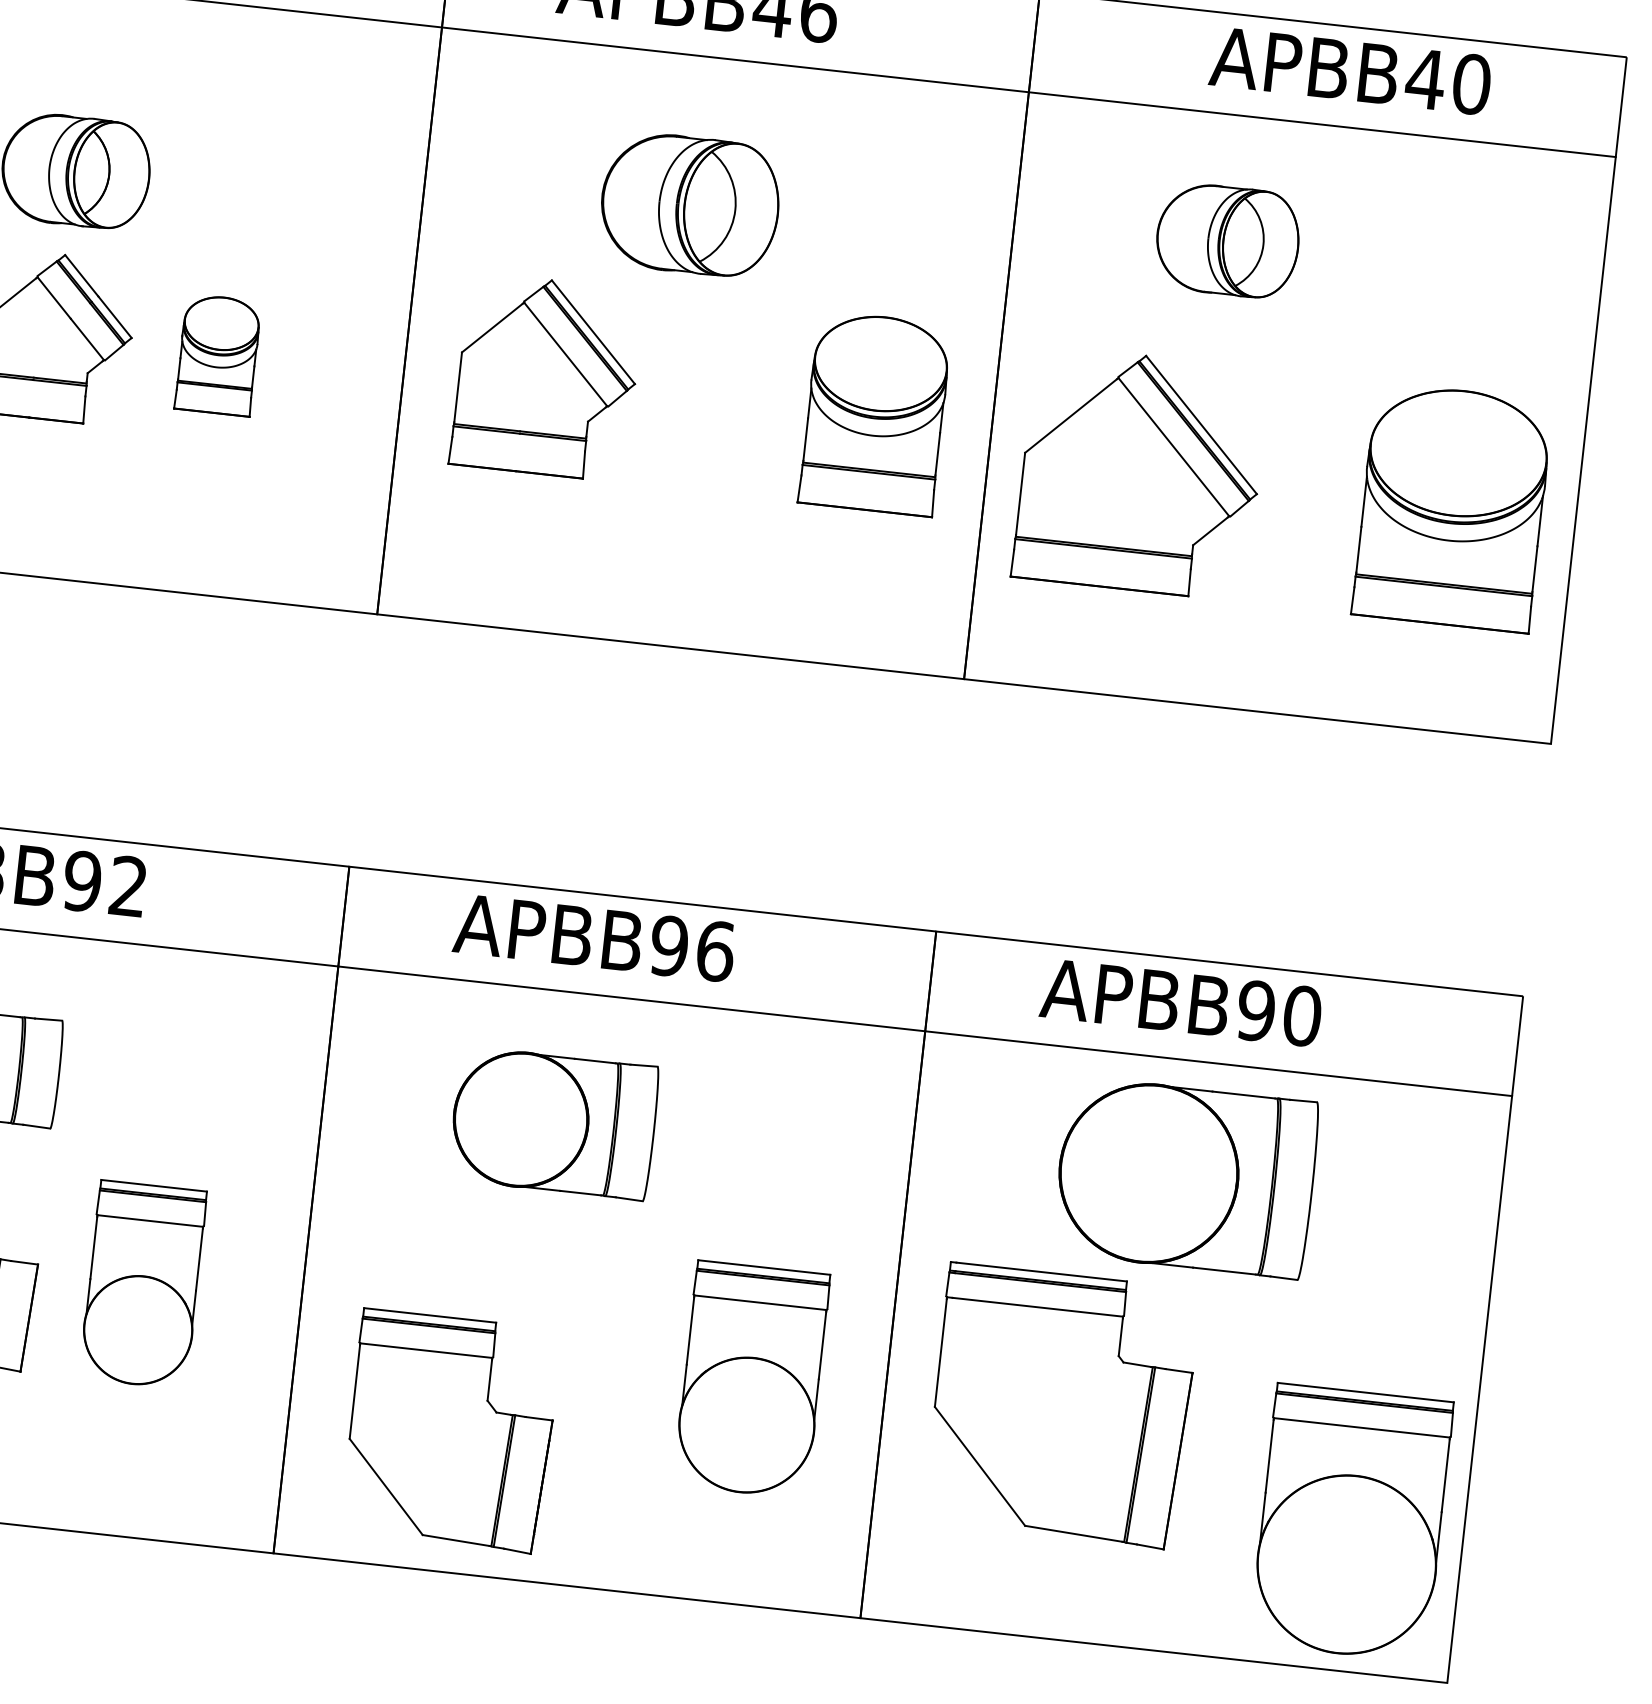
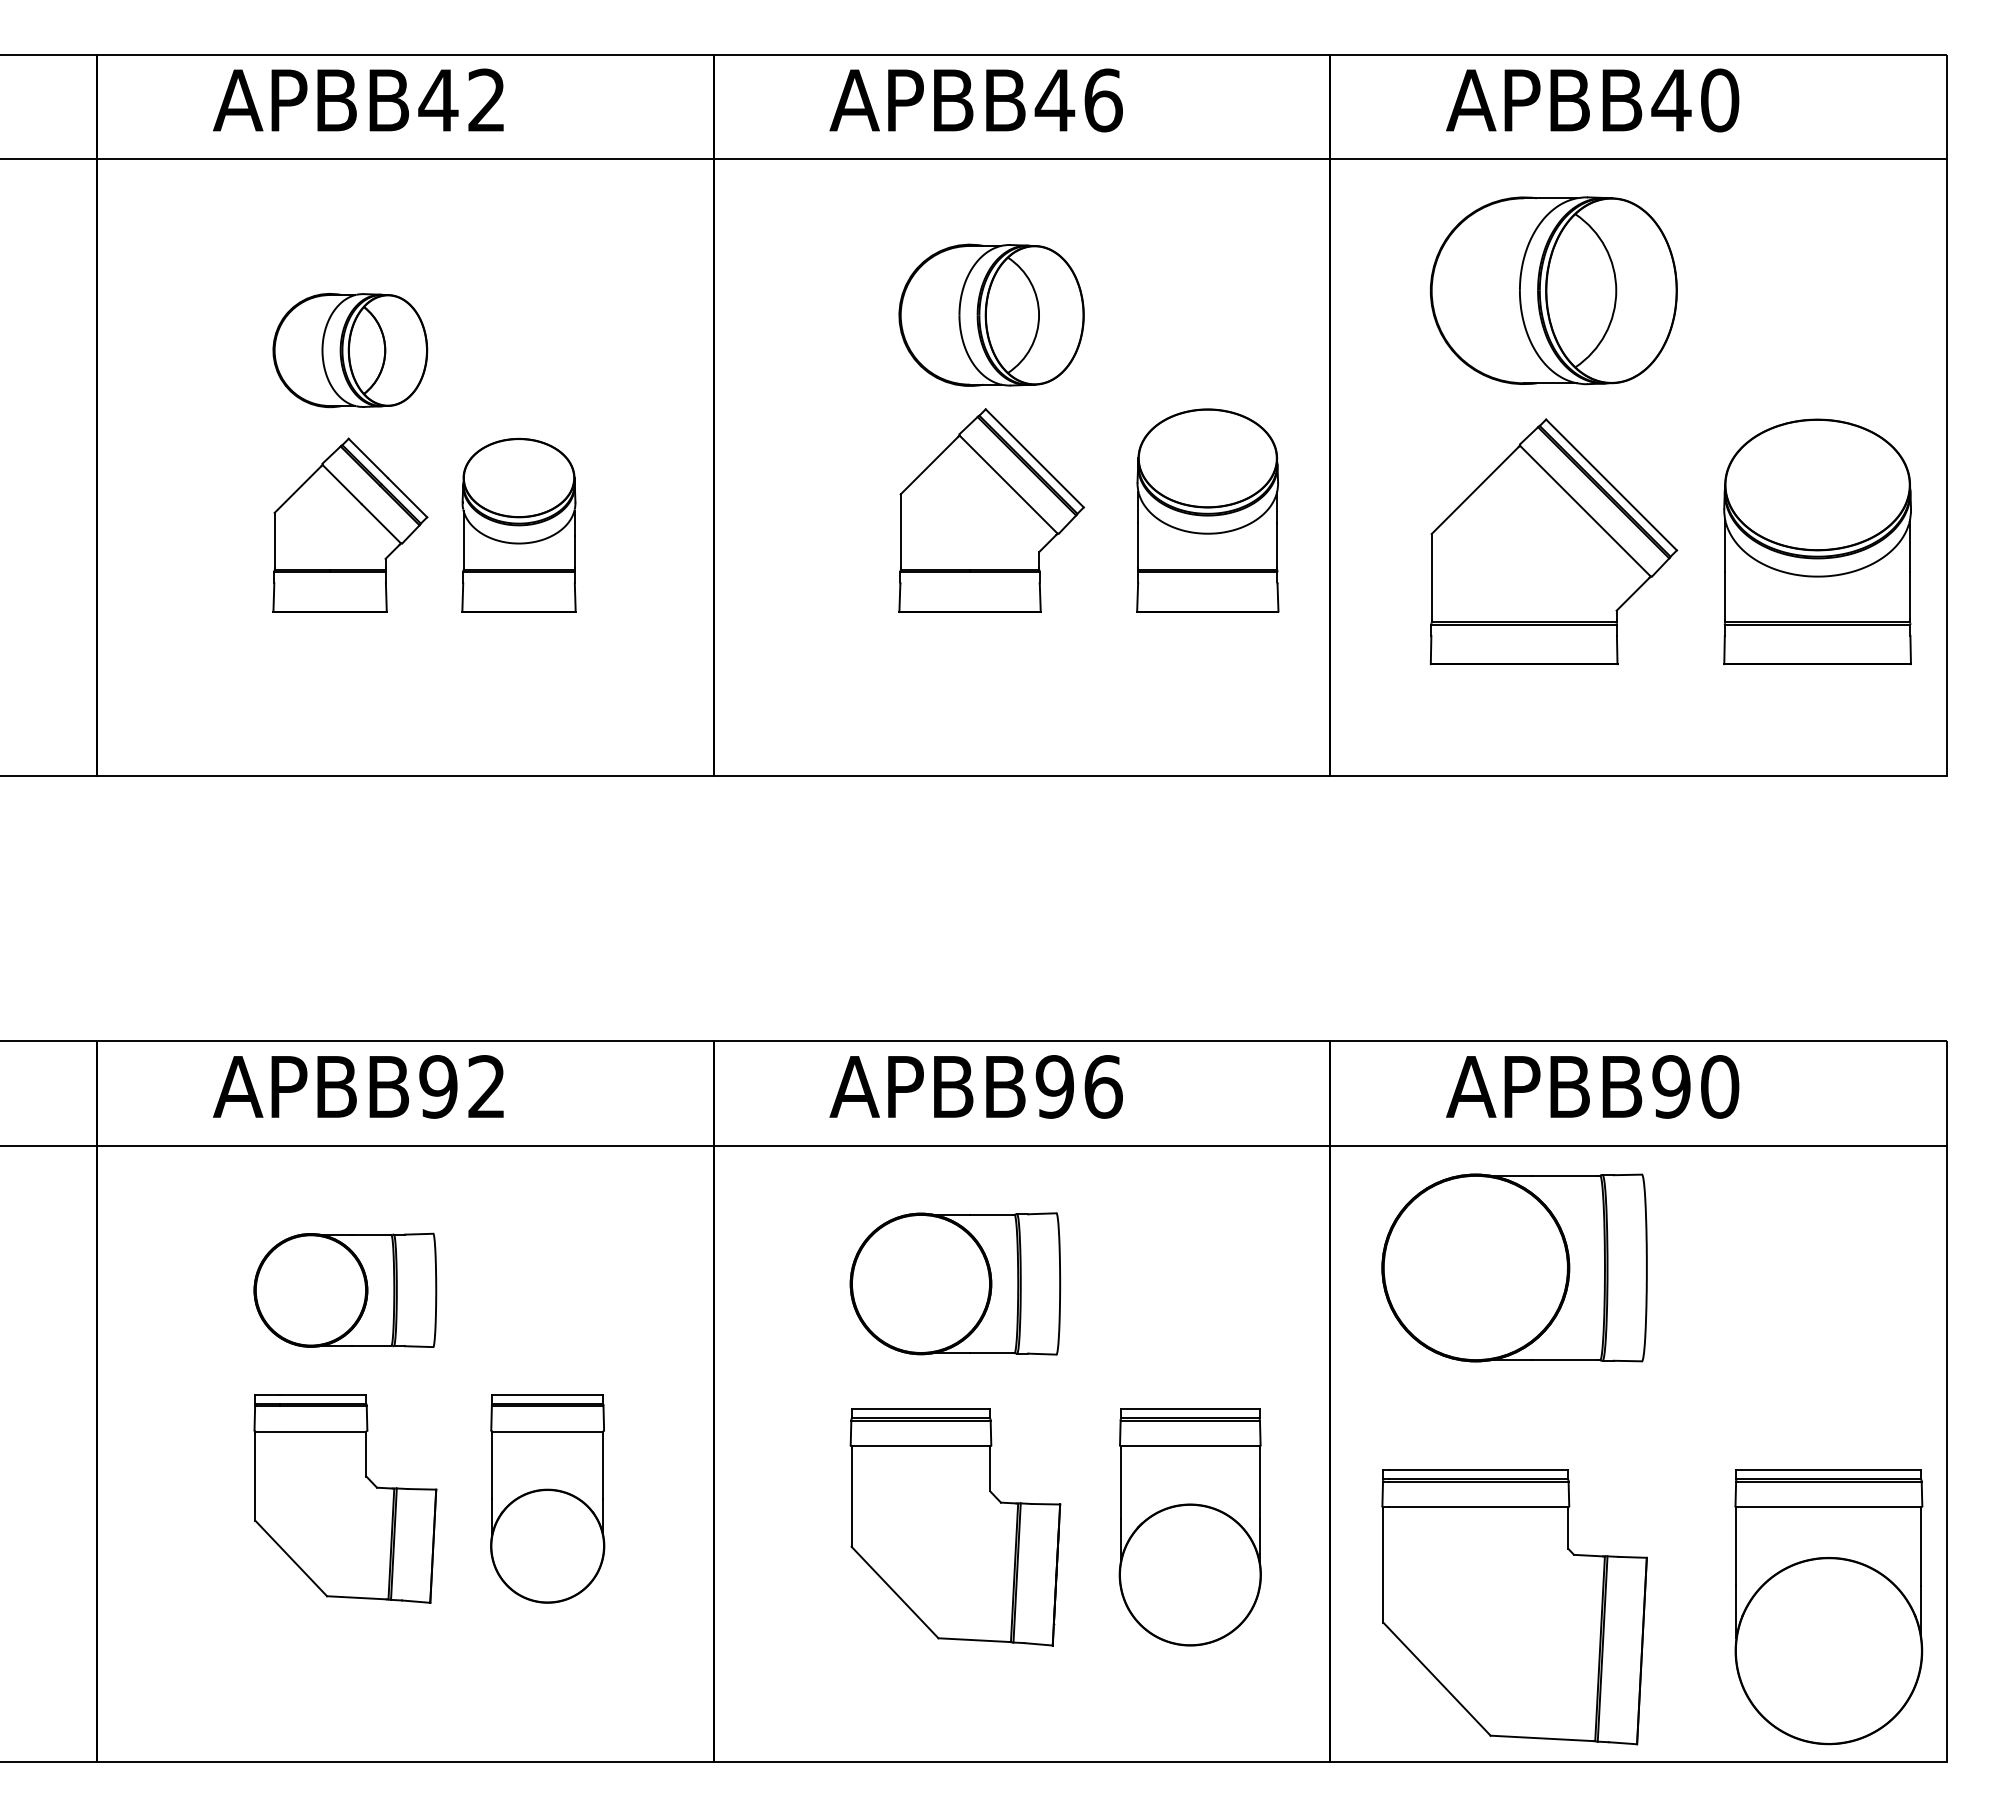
text: (1350, 70) -> (1592, 100), moved
part: (1227, 240) -> (1553, 290), size x1.67
part: (217, 354) -> (518, 524), size x1.43
part: (546, 377) -> (991, 510), moved
part: (1140, 472) -> (1553, 541), moved
part: (1185, 1177) -> (1514, 1267), moved
part: (1061, 1406) -> (1514, 1607), moved
part: (450, 1431) -> (955, 1527), moved

